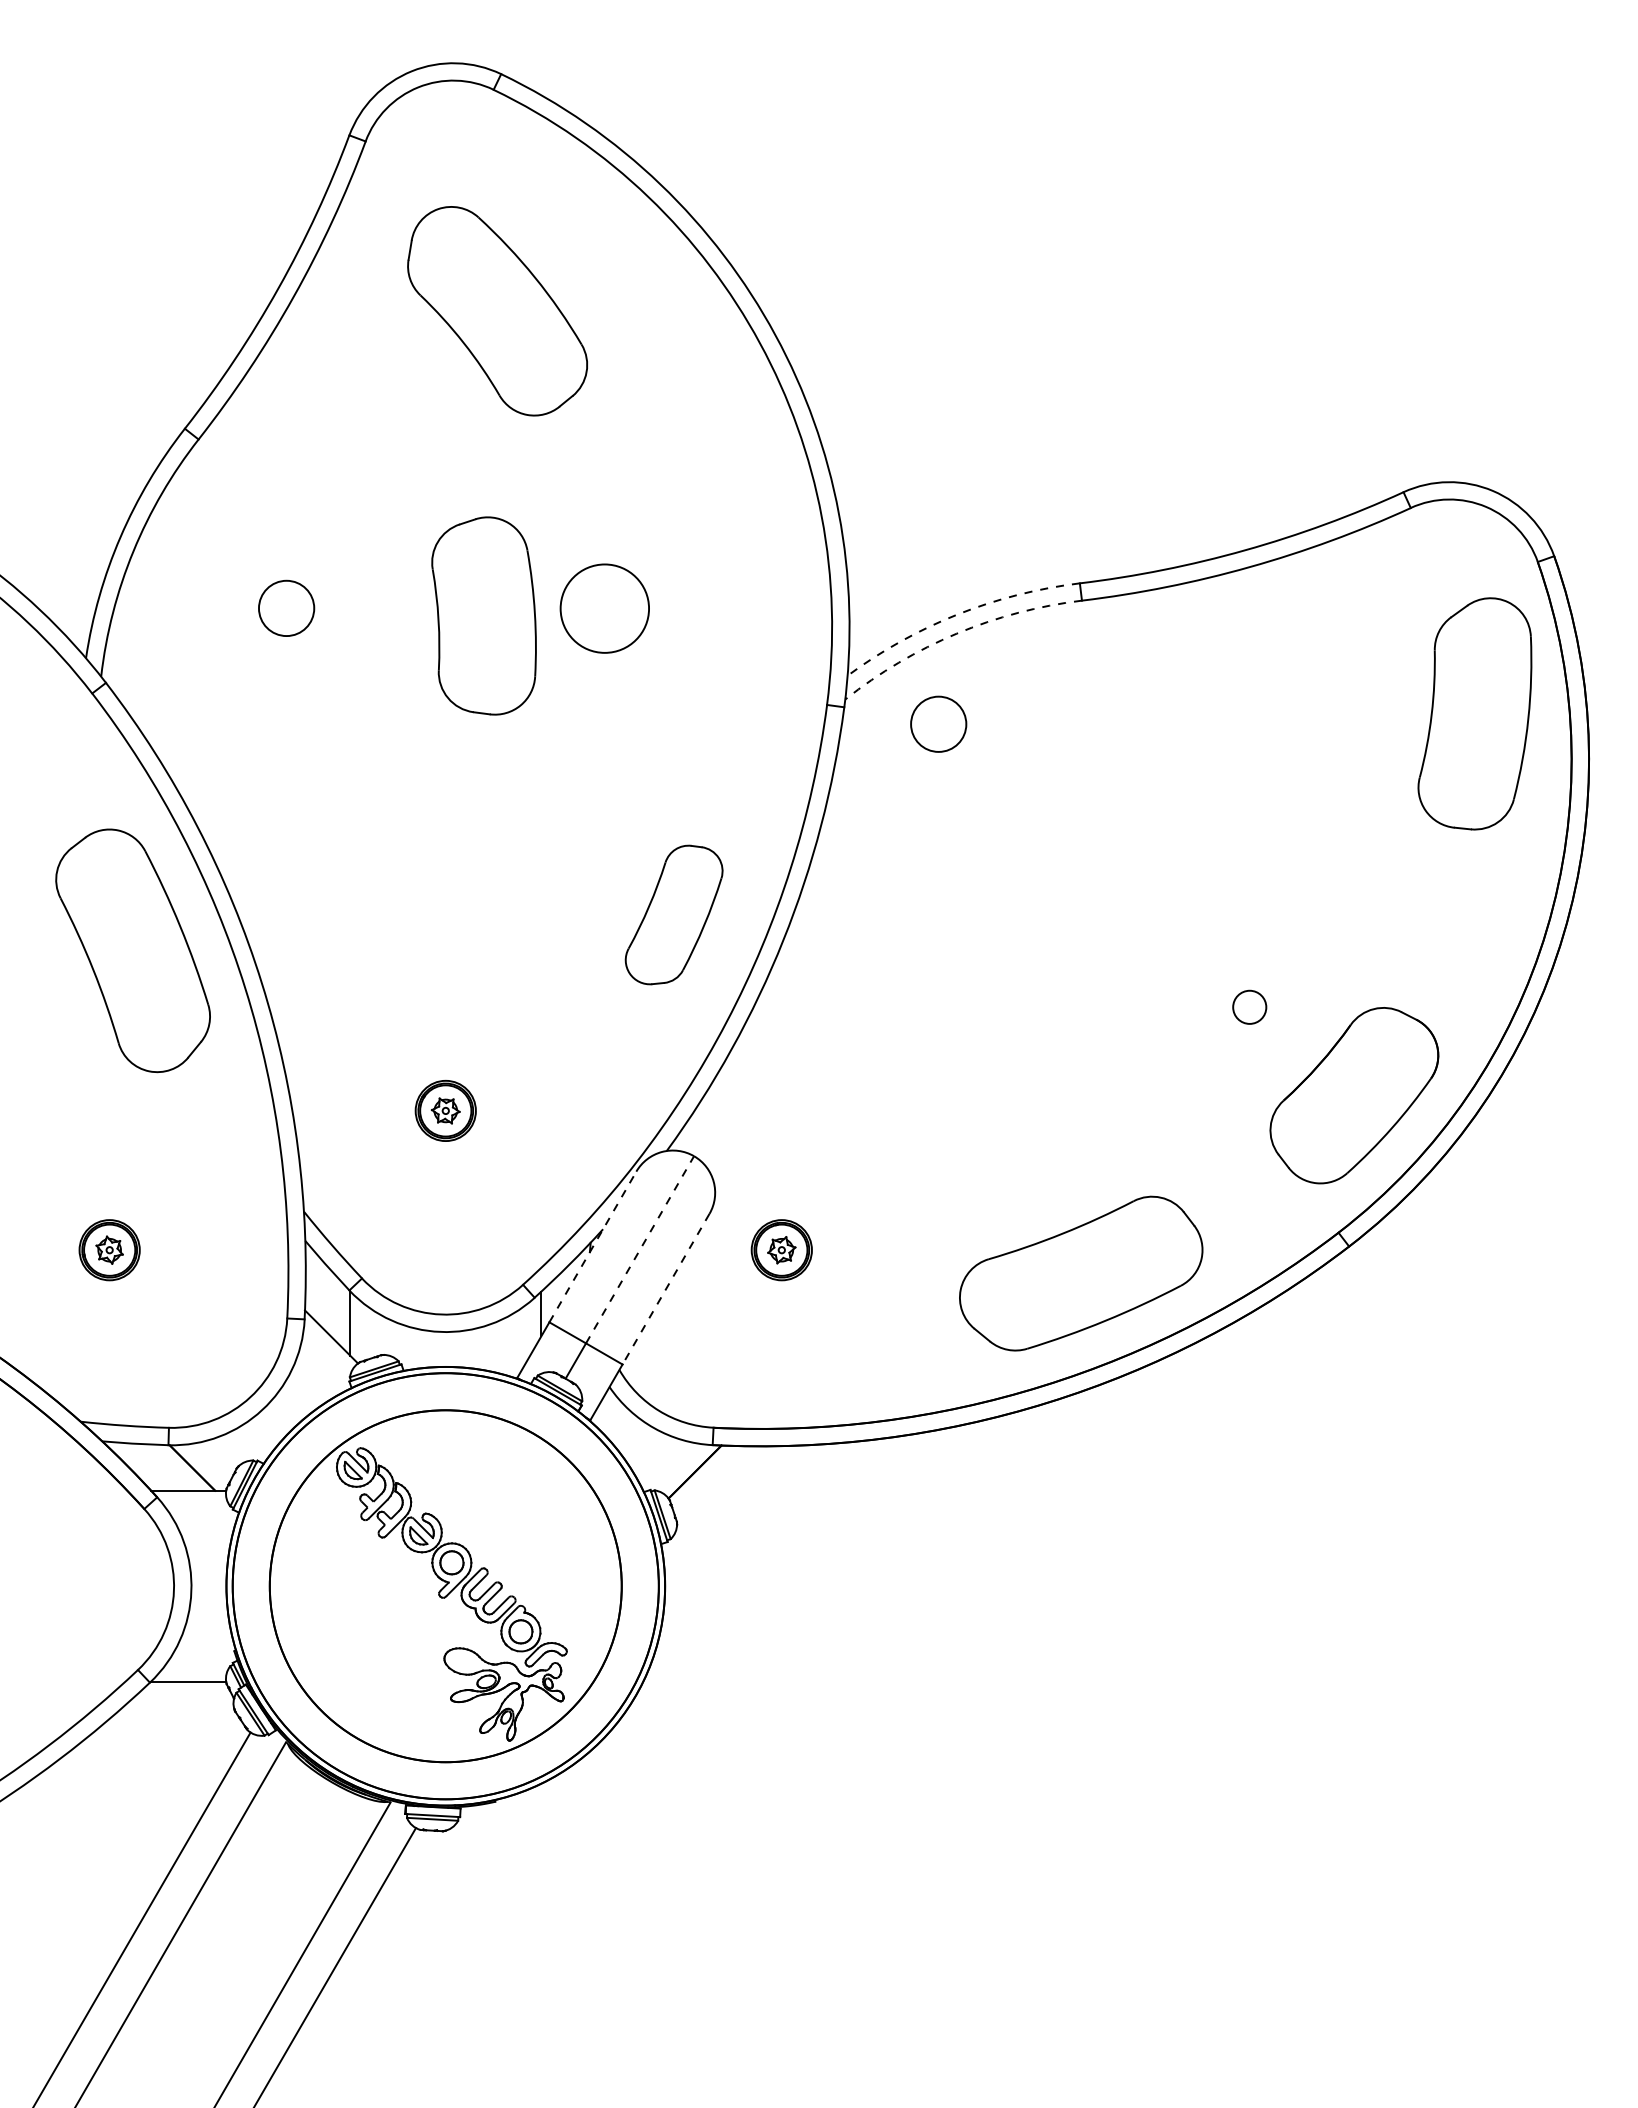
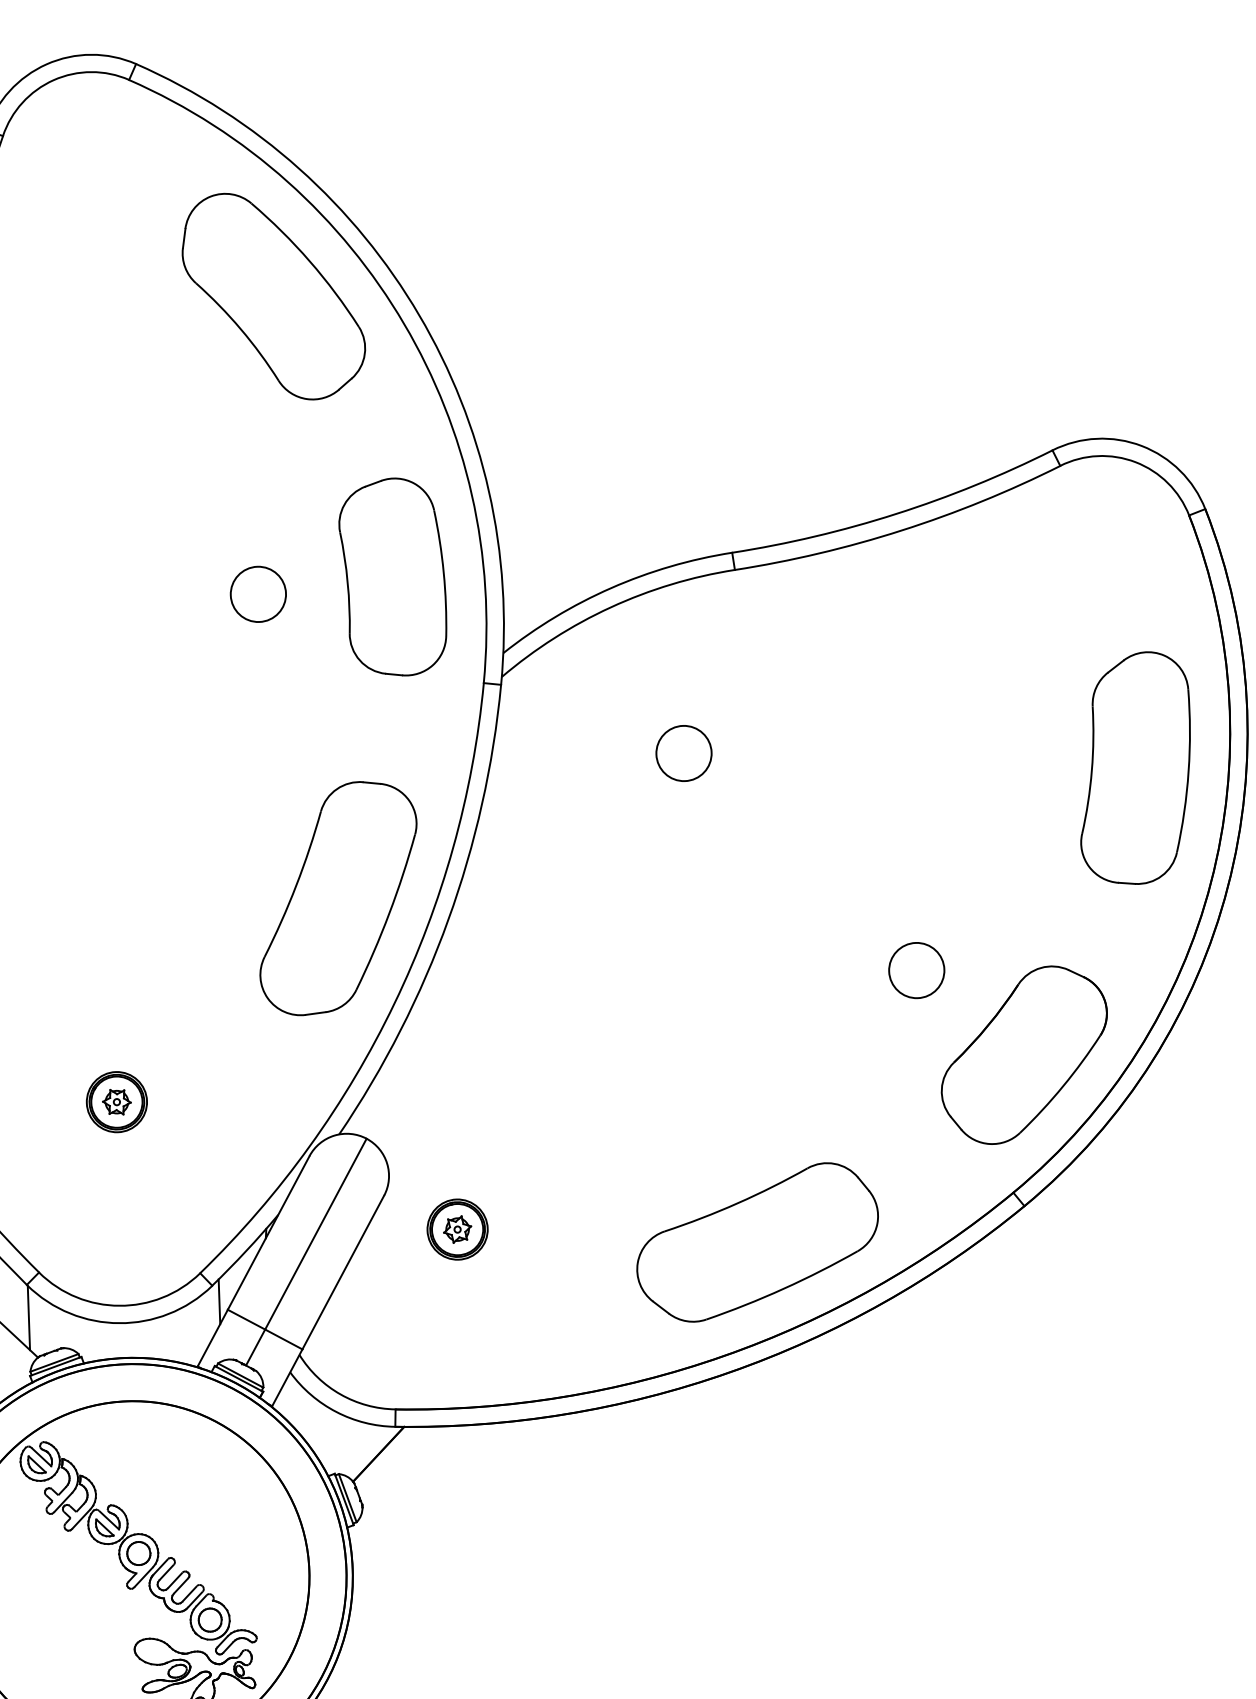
part: (497, 311) -> (273, 296), moved
circle: (604, 607) -> (257, 593), size x0.62
arc: (957, 614) -> (610, 588), dashed -> solid
part: (483, 615) -> (392, 576), moved
arc: (956, 633) -> (610, 607), dashed -> solid
part: (1474, 713) -> (1134, 767), moved
circle: (938, 723) -> (683, 752), moved
part: (673, 914) -> (337, 897), size x1.67
circle: (1249, 1006) -> (916, 969), size x1.67
line: (592, 1247) -> (268, 1233), dashed -> solid
line: (640, 1249) -> (316, 1233), dashed -> solid
line: (666, 1289) -> (343, 1272), dashed -> solid

